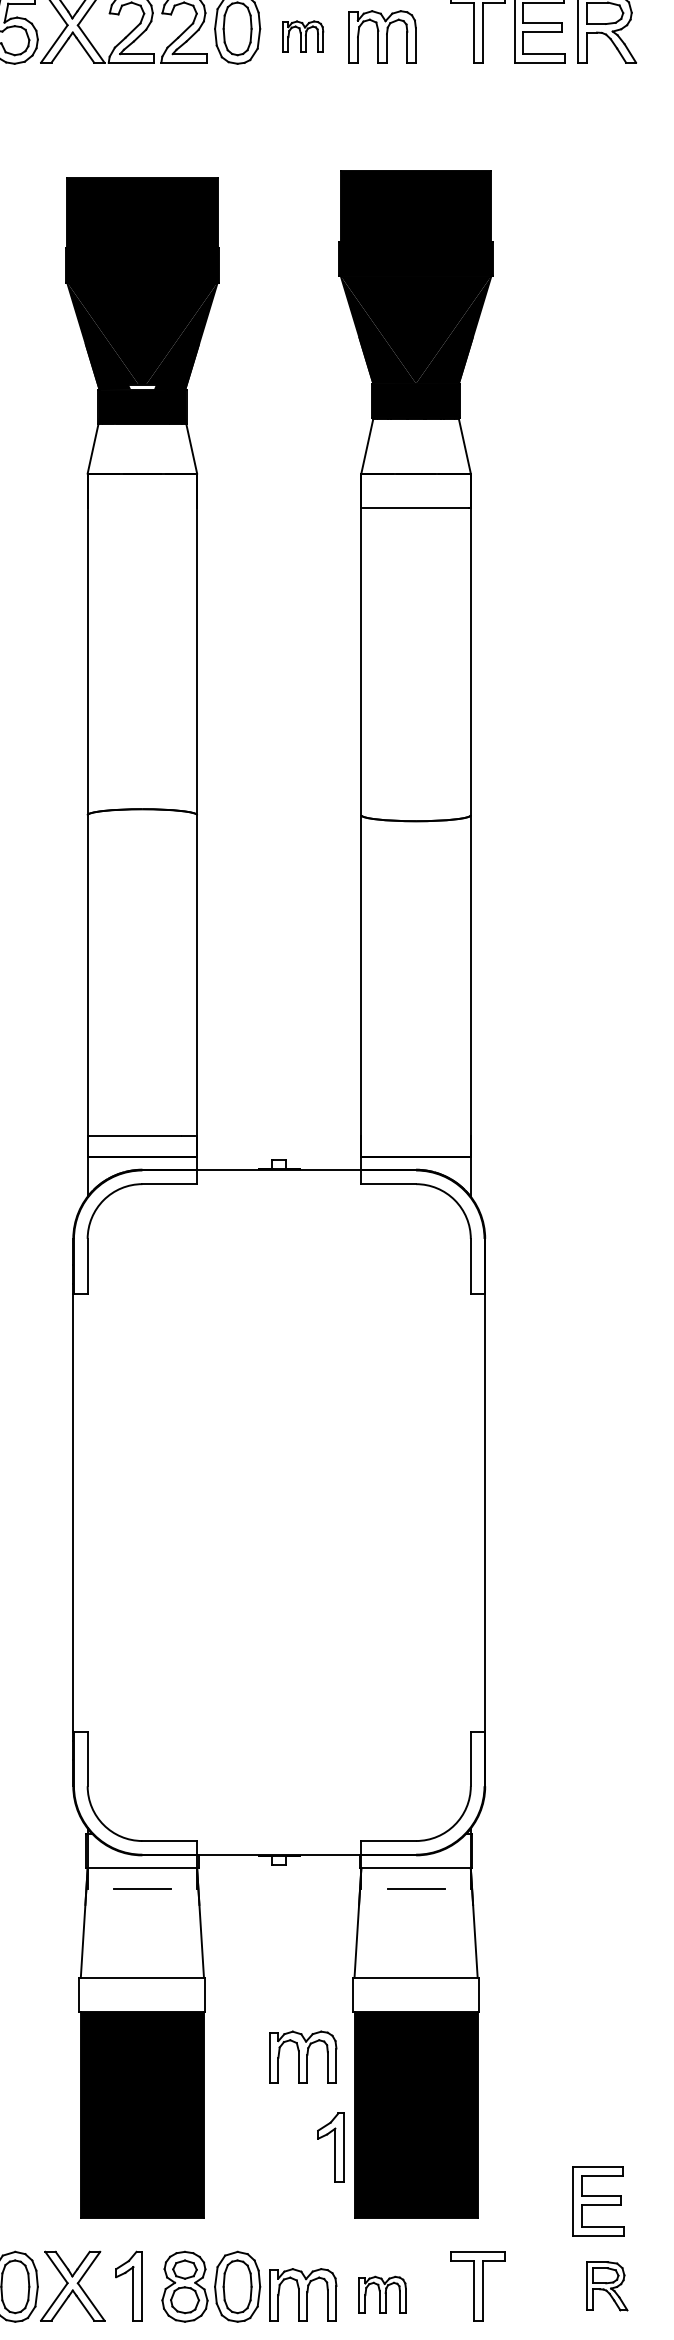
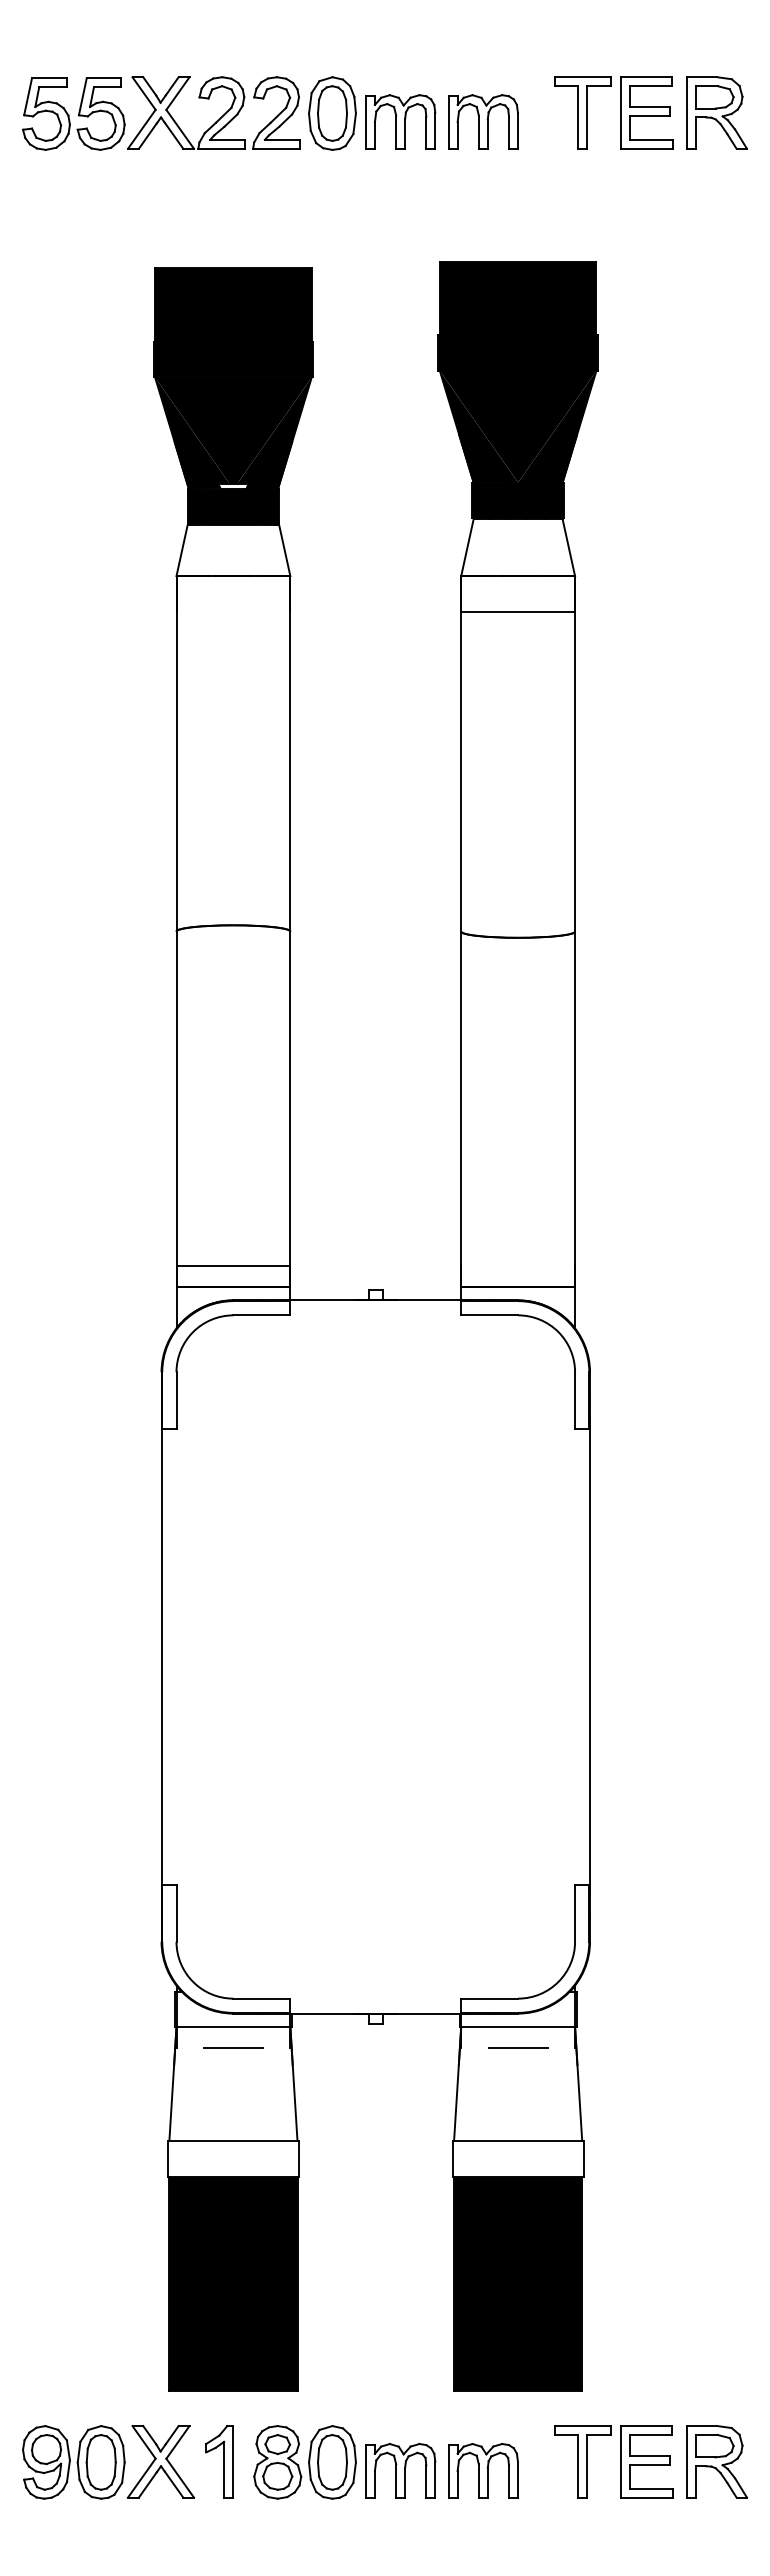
part: (303, 36) -> (400, 121), size x1.67
part: (303, 2057) -> (400, 2223), removed
part: (330, 2147) -> (429, 2317), removed
part: (598, 2201) -> (646, 2461), moved
part: (606, 2285) -> (716, 2461), size x1.43
part: (382, 2294) -> (483, 2470), size x1.43

